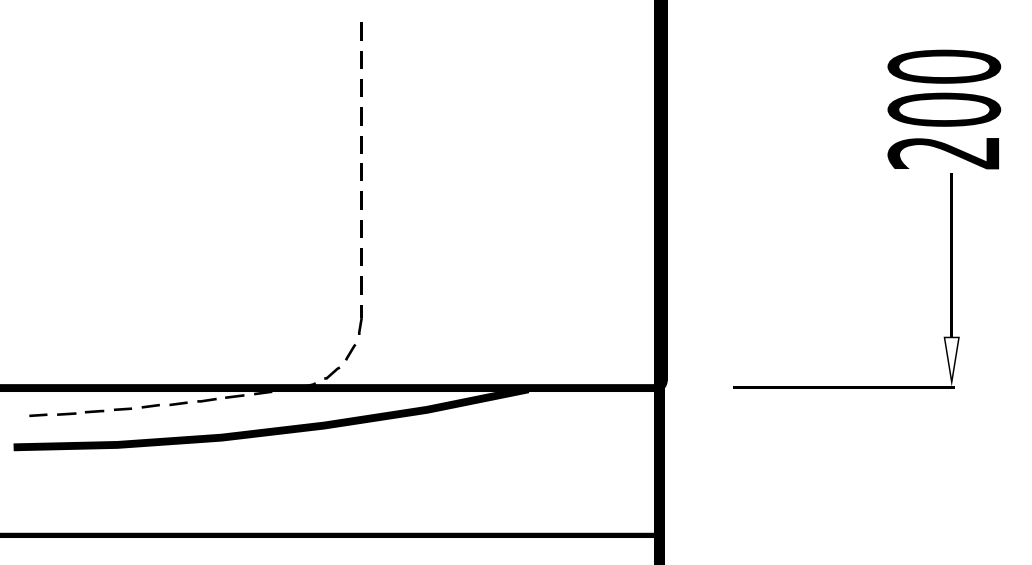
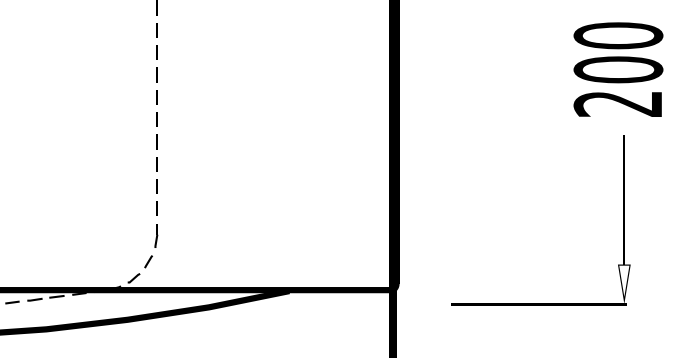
part: (950, 280) -> (623, 220), moved

